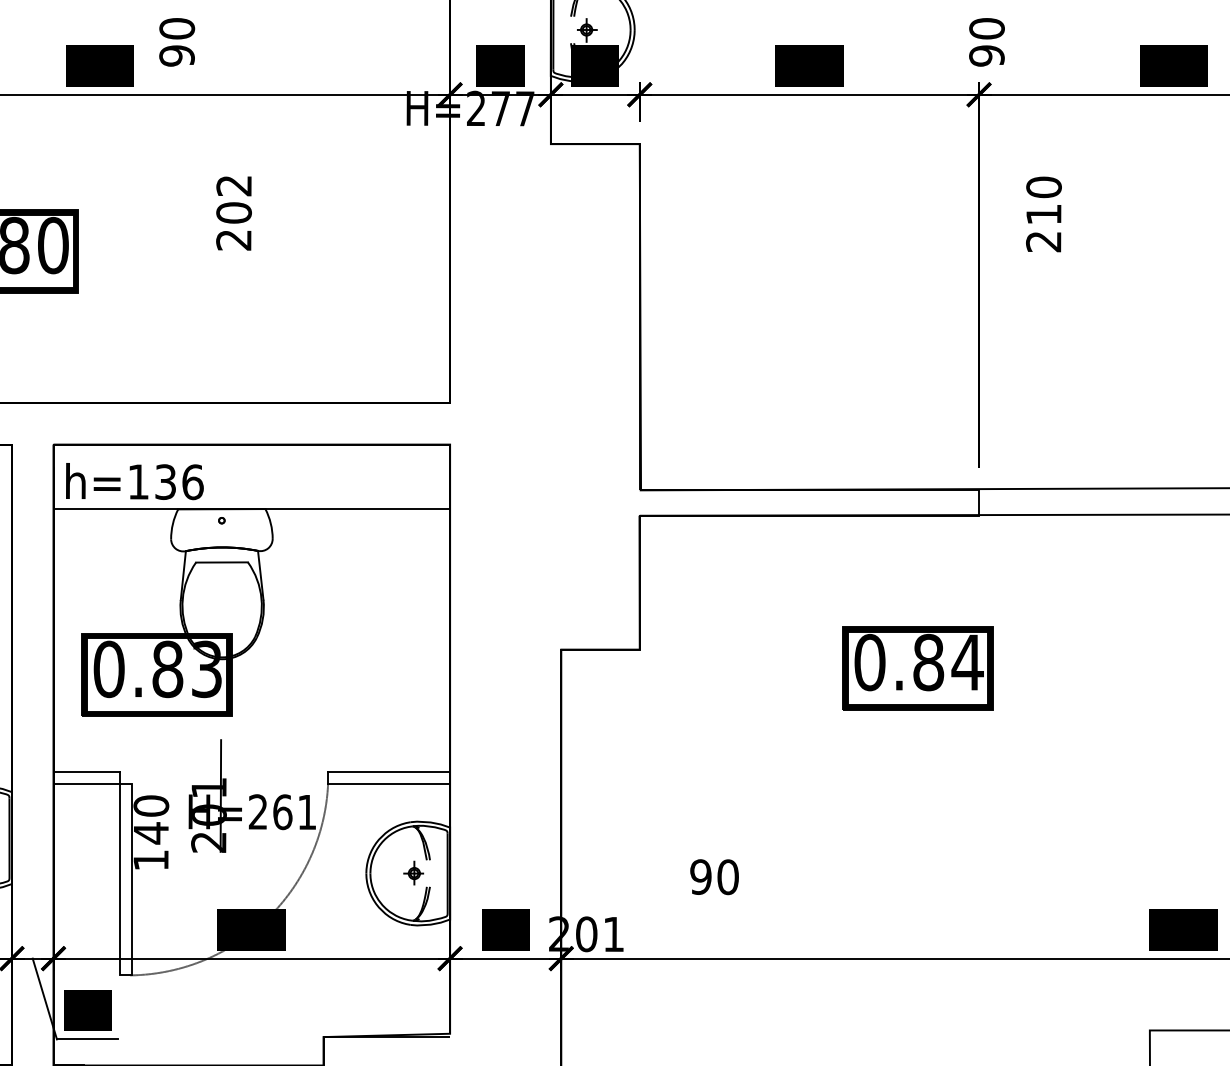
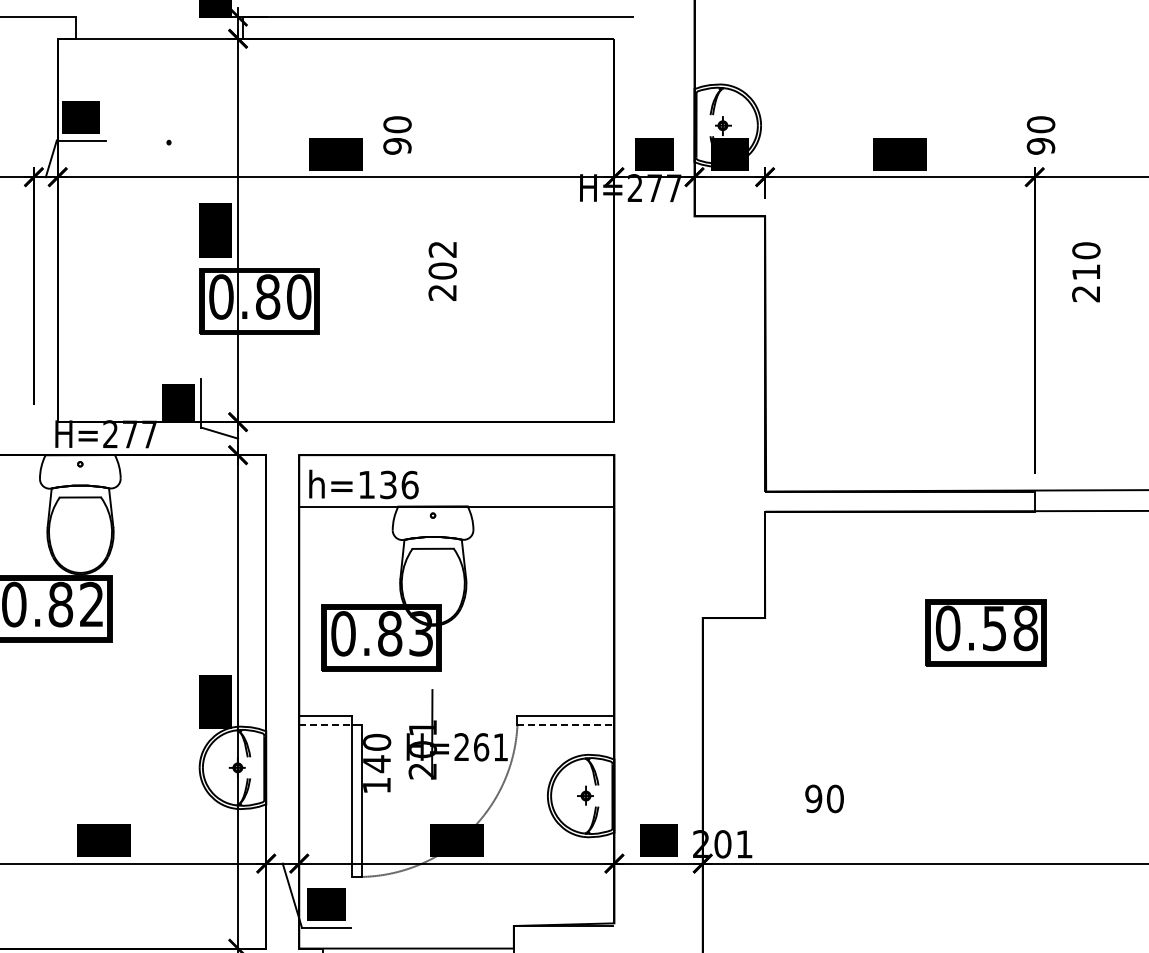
text: (948, 662) -> (1010, 628), 0.84 -> 0.58
line: (86, 783) -> (325, 724), solid -> dashed
line: (389, 783) -> (566, 724), solid -> dashed

